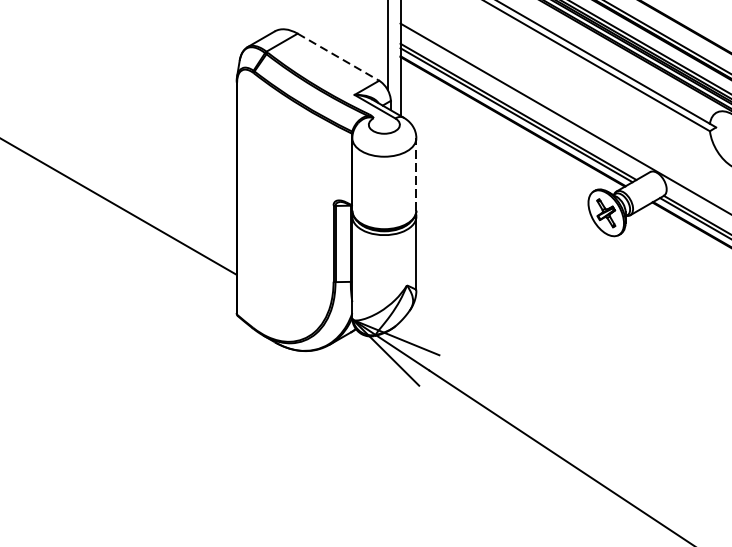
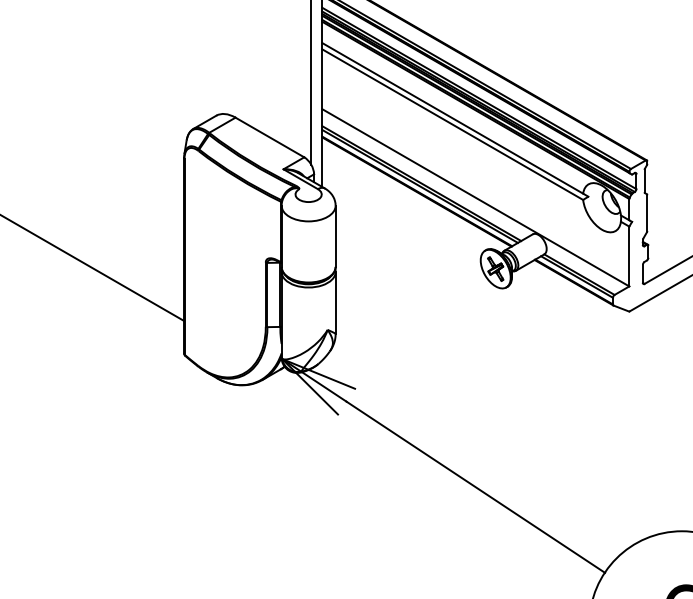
line: (337, 57) -> (269, 137), dashed -> solid
line: (416, 174) -> (335, 236), dashed -> solid

